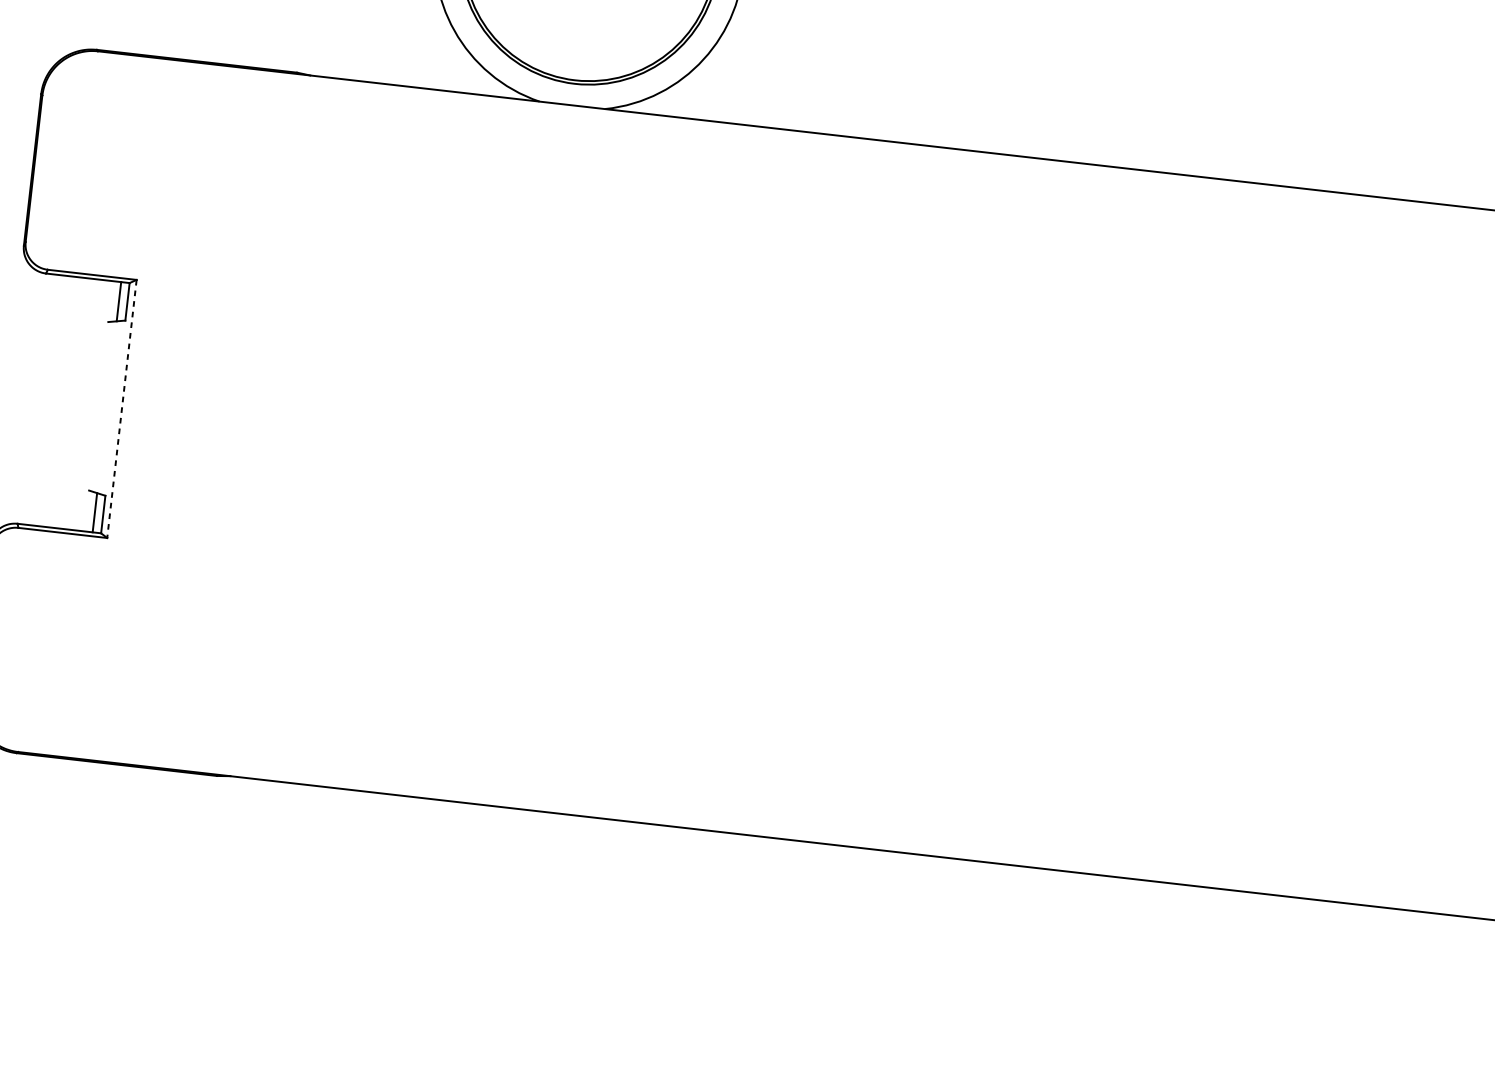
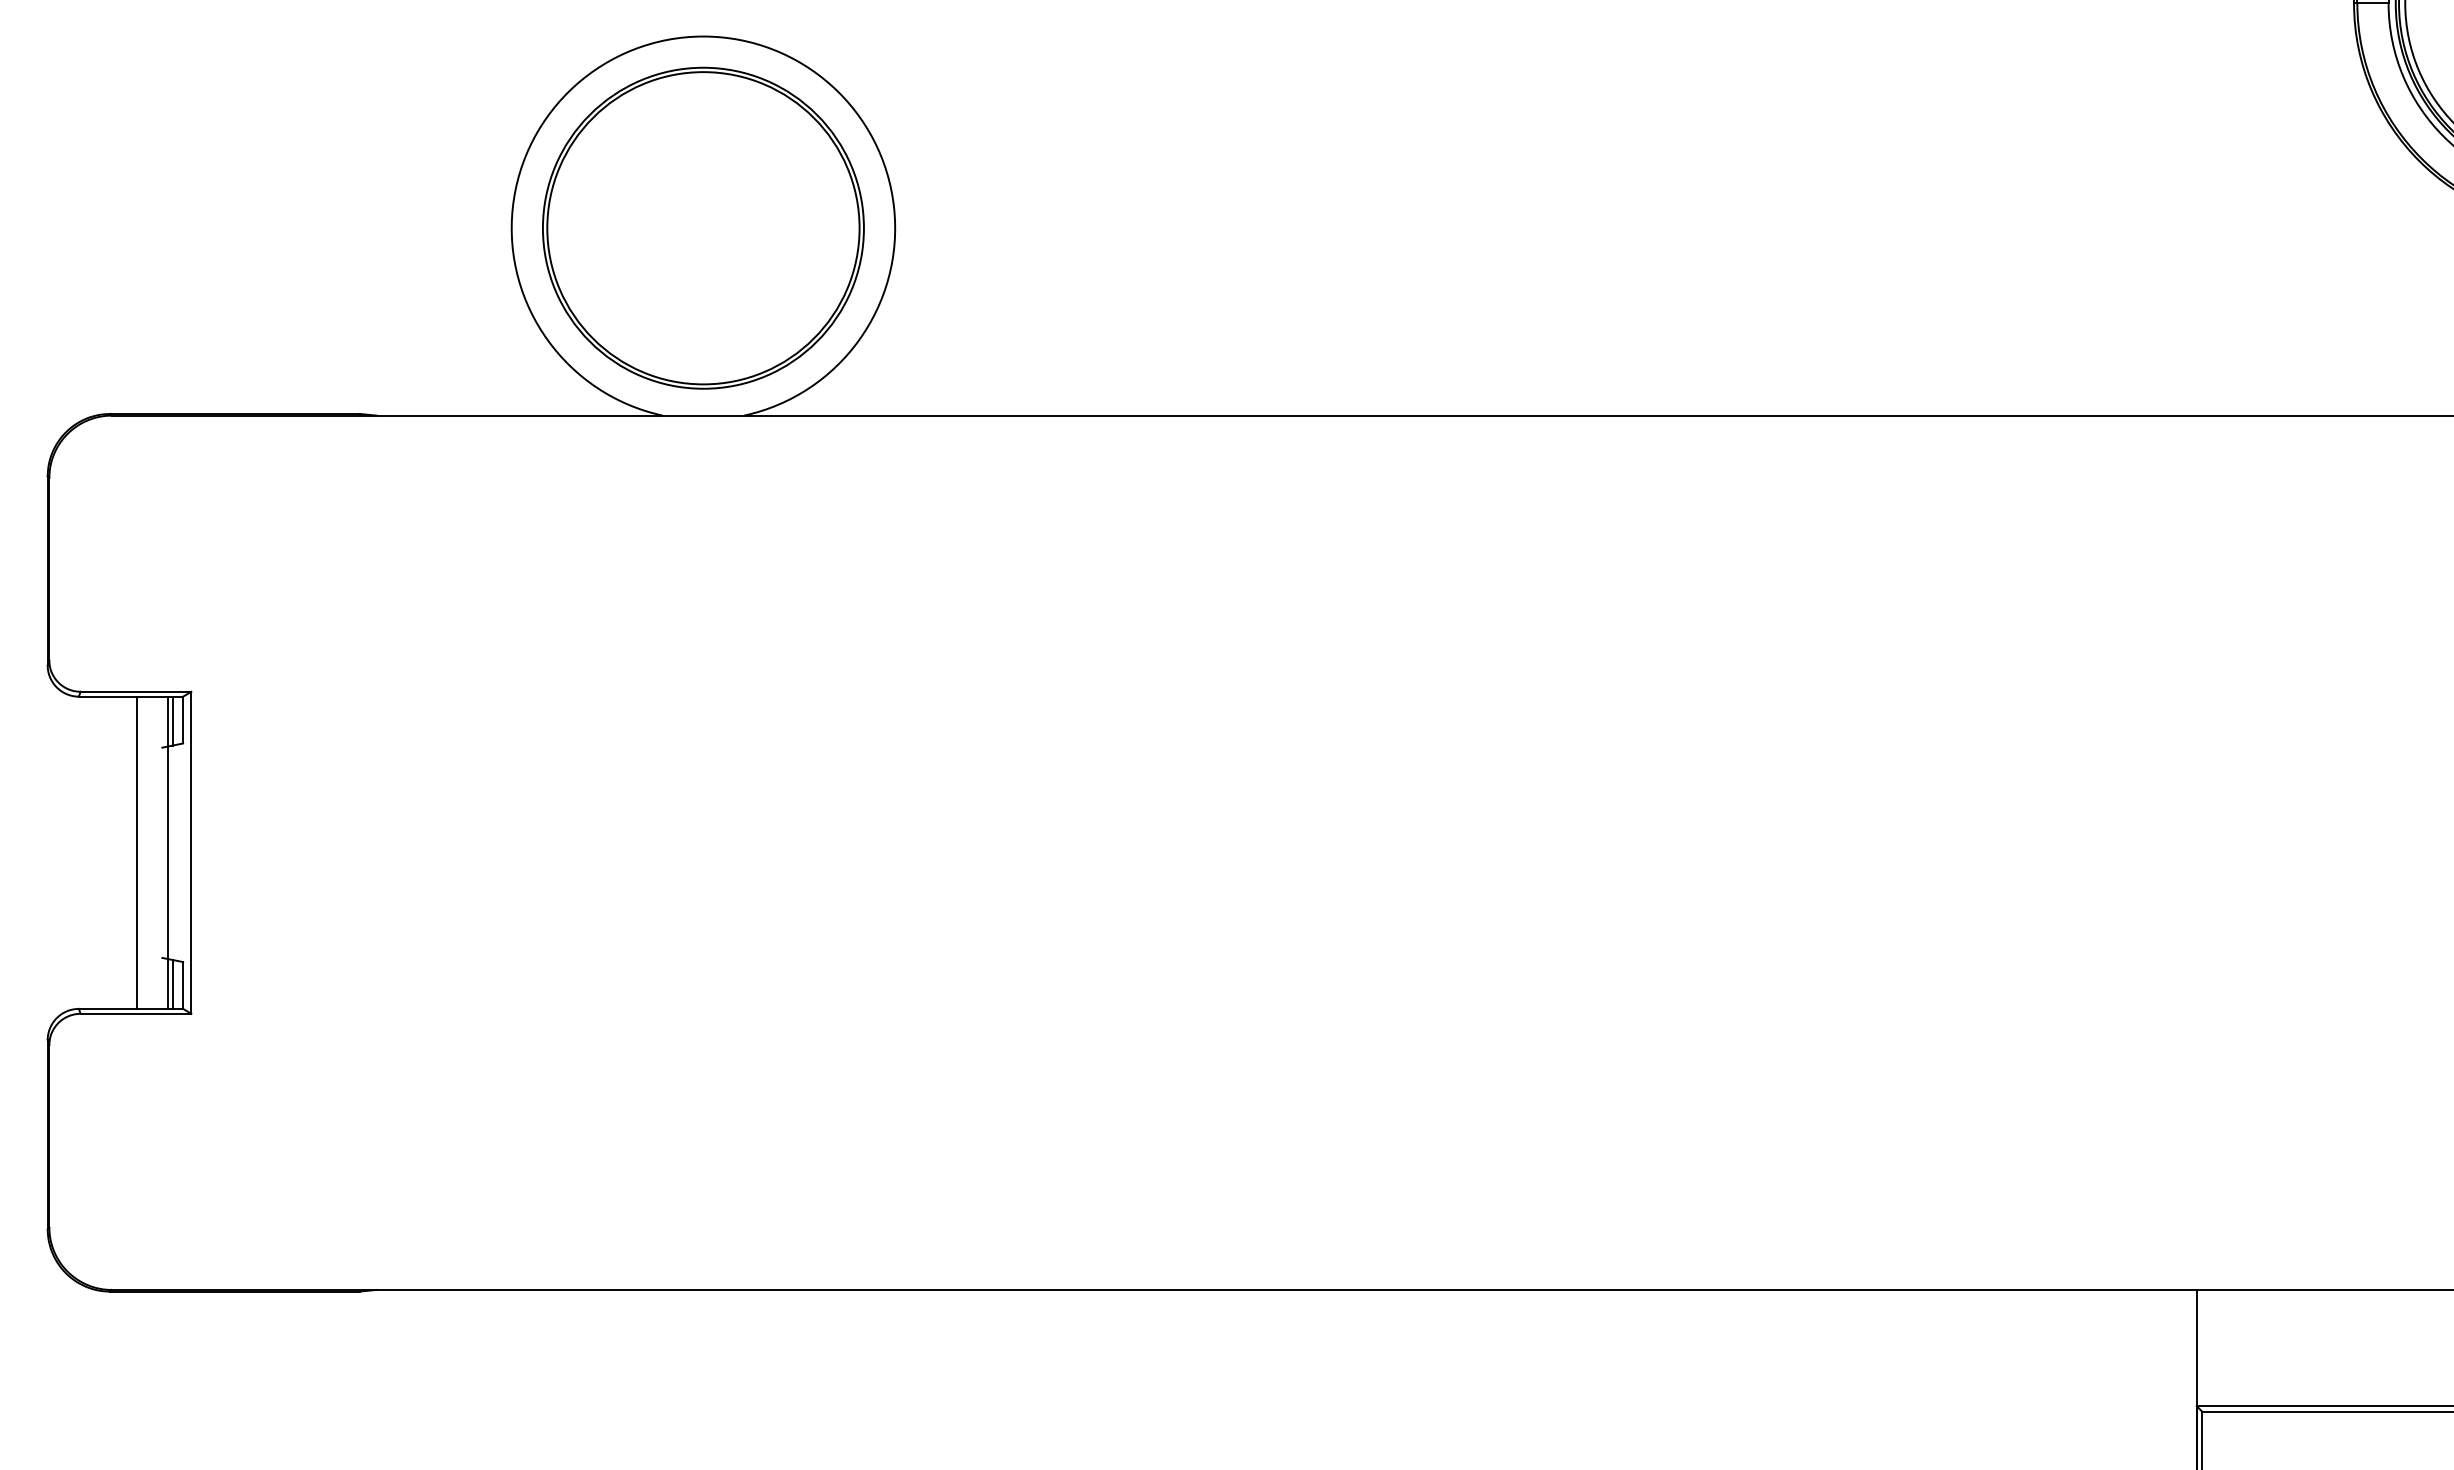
line: (78, 403) -> (137, 852), added
line: (103, 406) -> (168, 852), added
line: (122, 409) -> (191, 853), dashed -> solid

